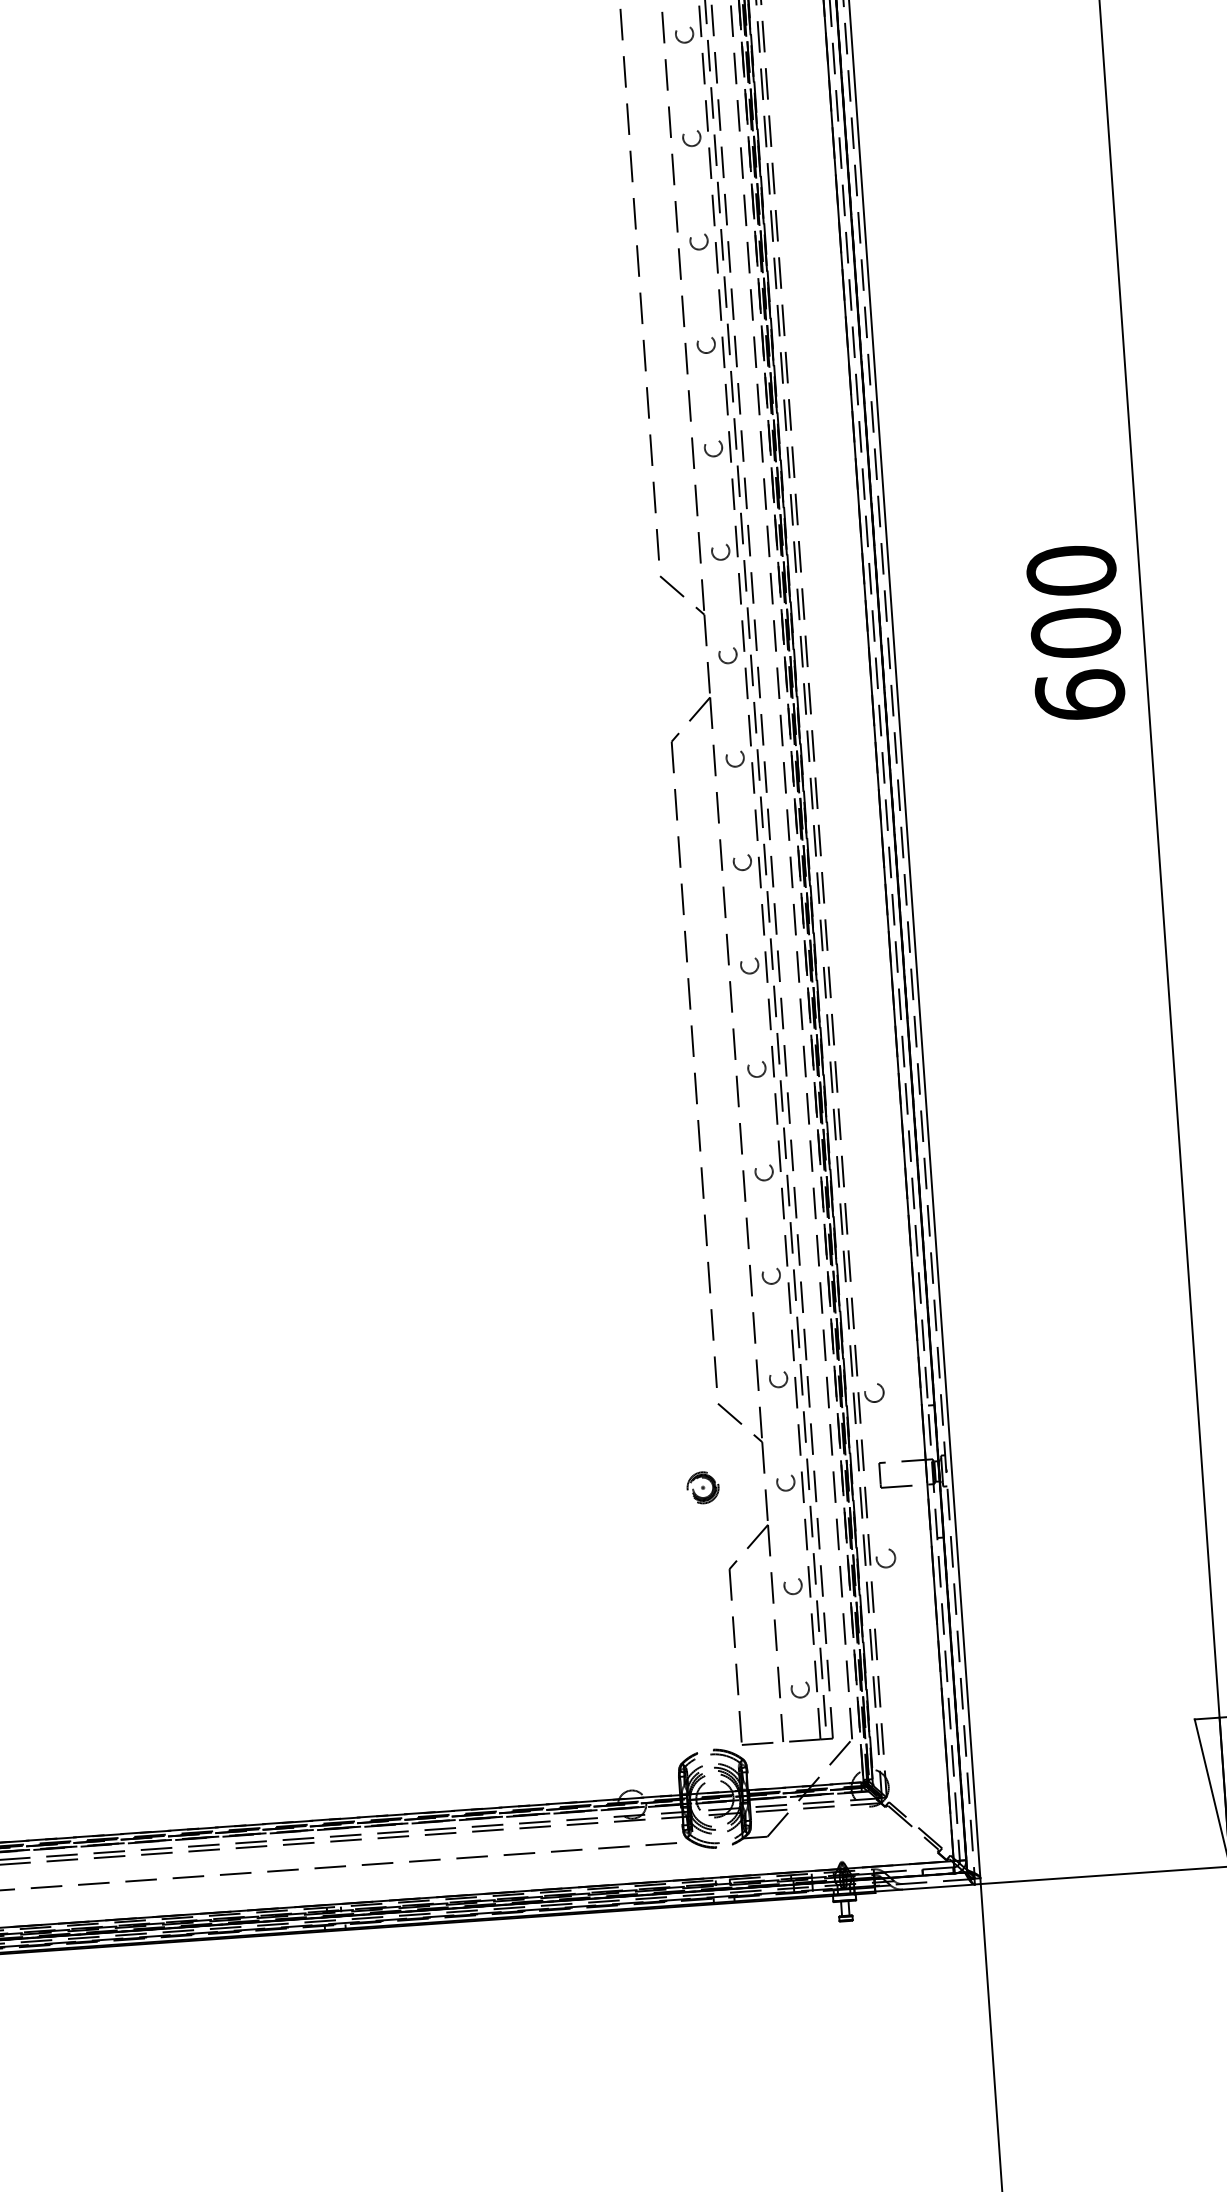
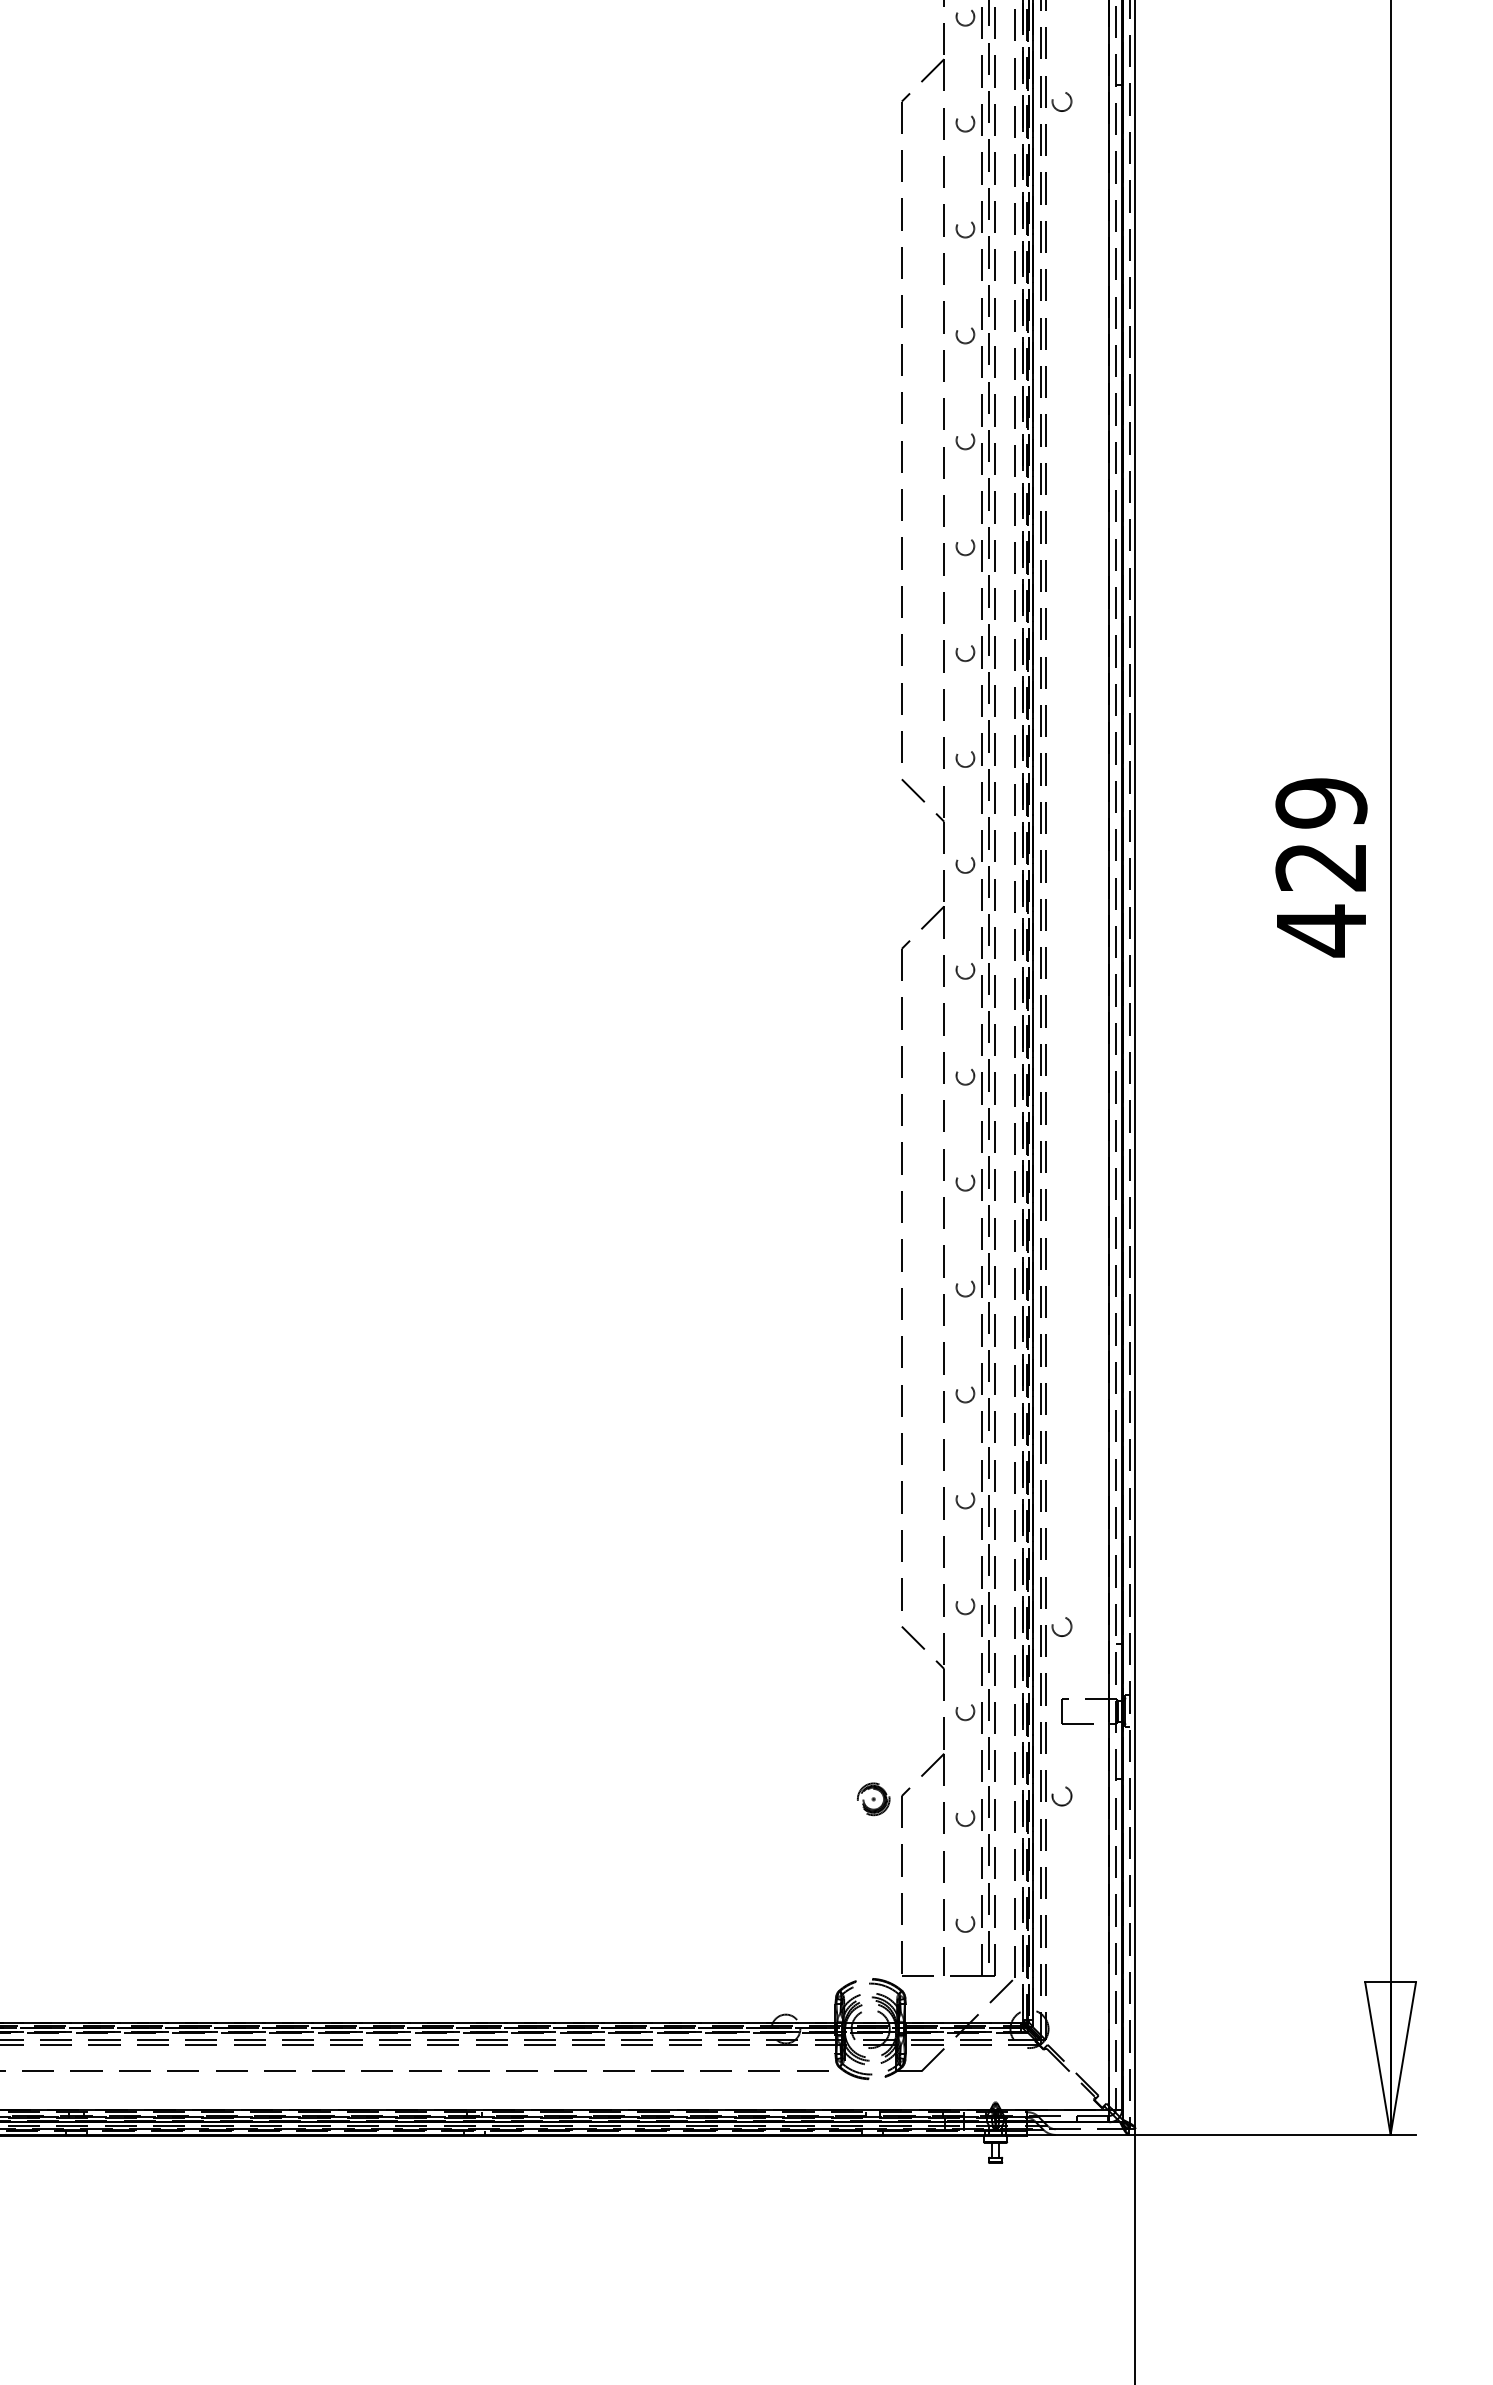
text: (1075, 633) -> (1321, 867), 600 -> 429
part: (702, 1488) -> (873, 1799), moved

